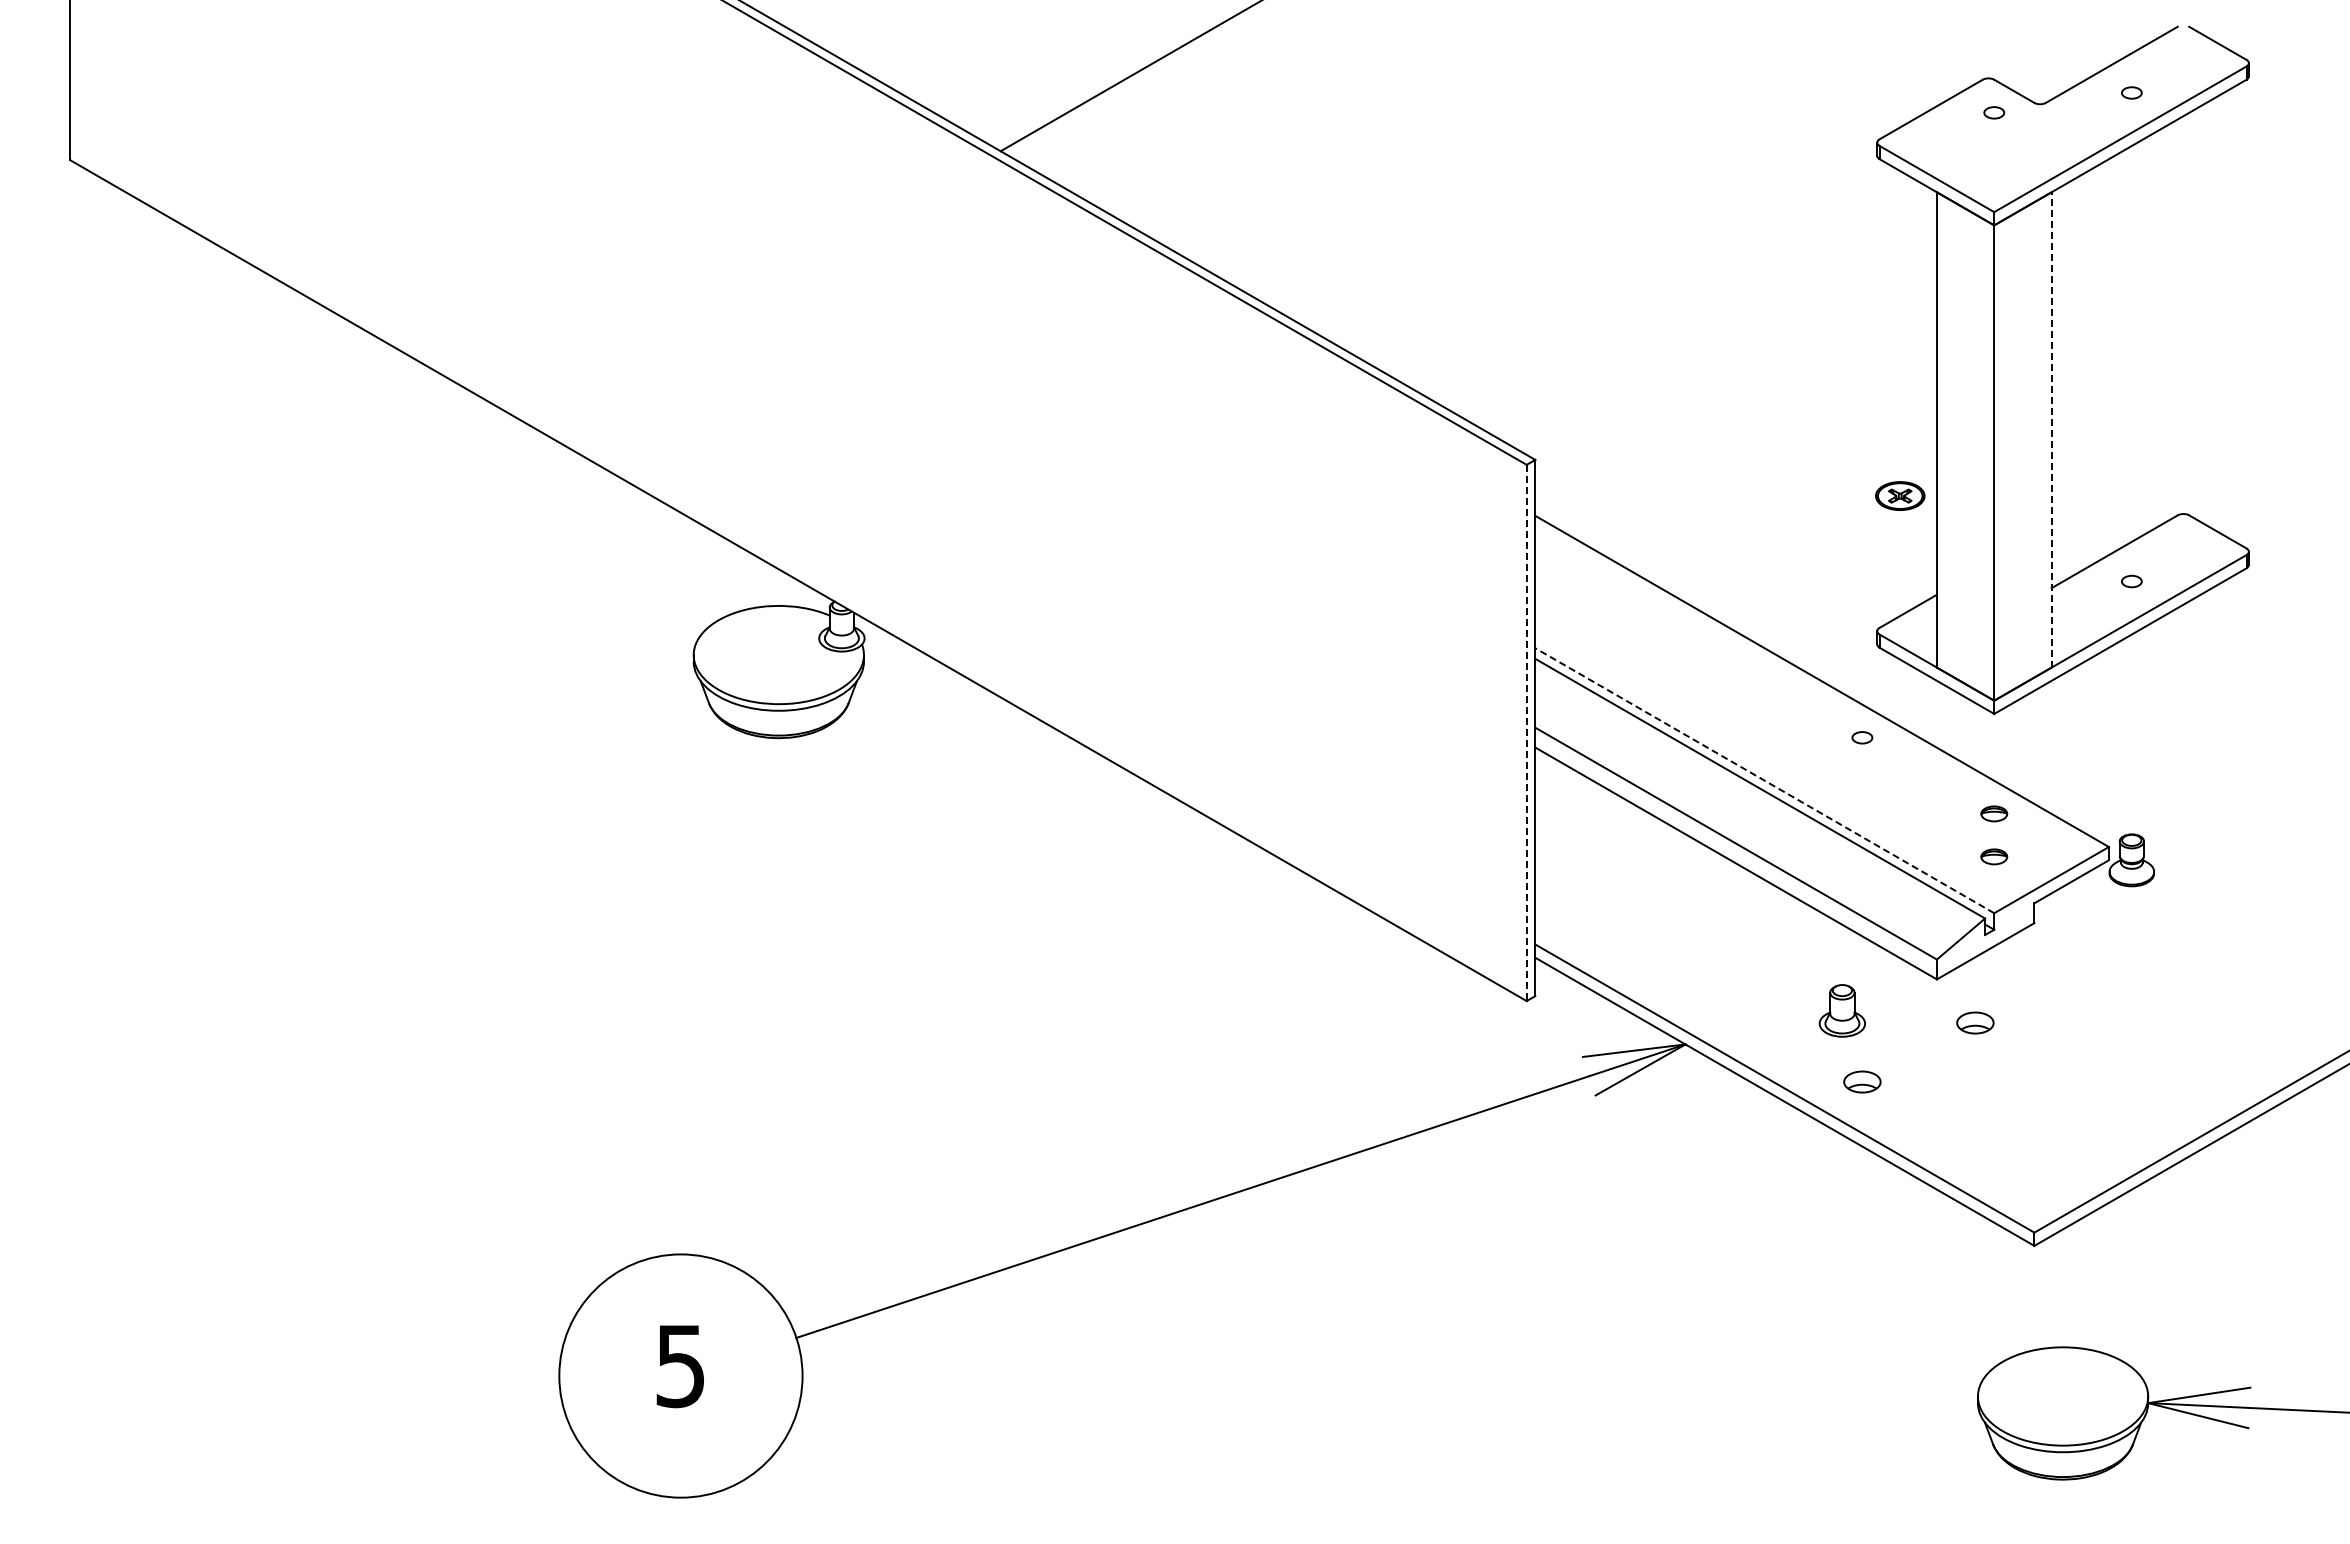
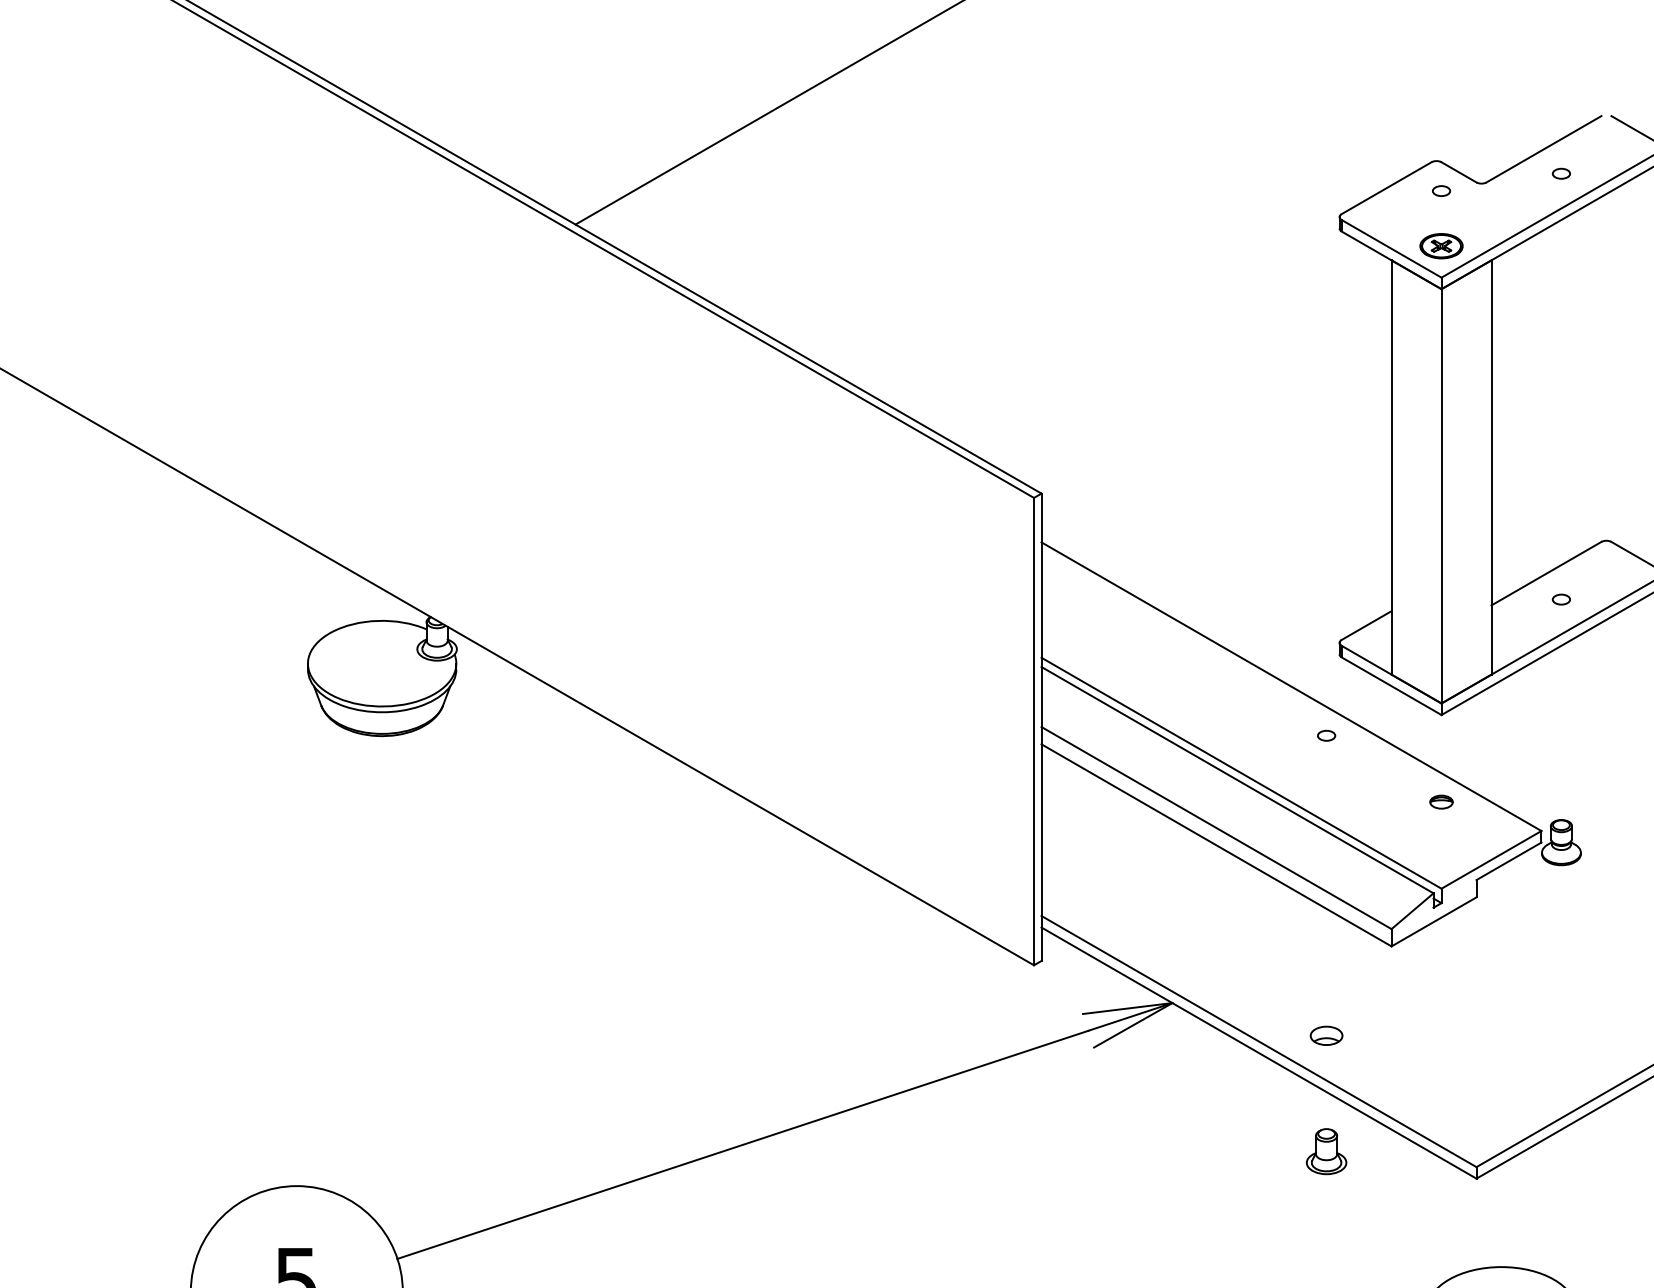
line: (2051, 429) -> (1491, 467), dashed -> solid
part: (1900, 495) -> (1441, 245), moved
line: (1526, 733) -> (1033, 732), dashed -> solid
line: (1764, 780) -> (1241, 773), dashed -> solid
part: (1994, 856) -> (1441, 839), removed
part: (1841, 1010) -> (1325, 1151), moved
part: (1975, 1022) -> (1425, 983), removed

